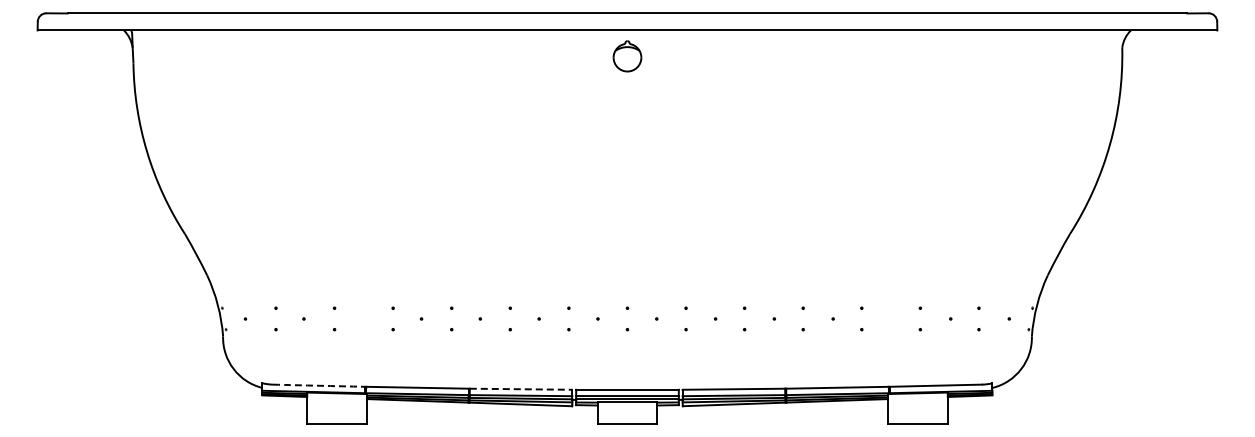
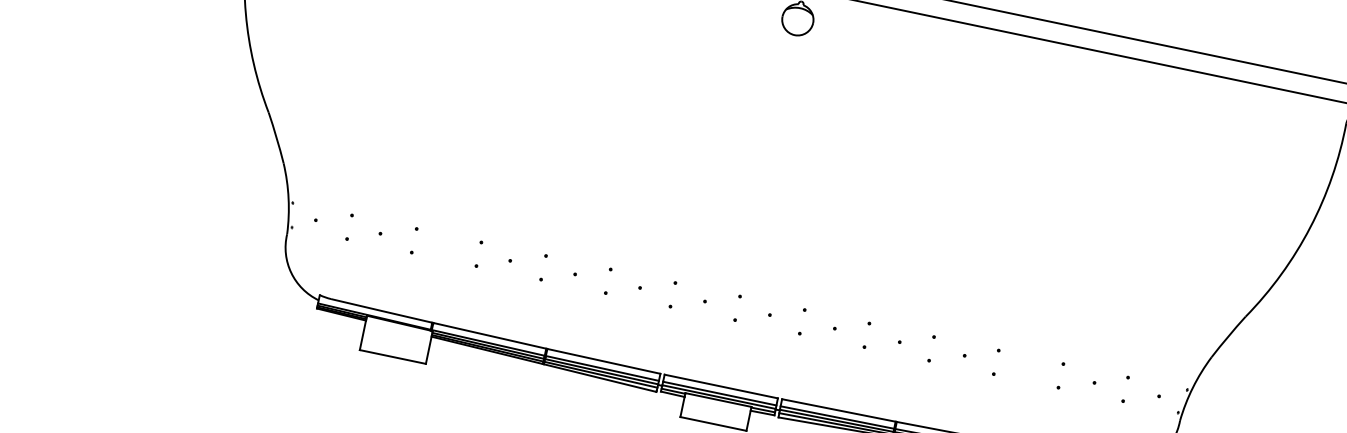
arc: (319, 385) -> (382, 310), dashed -> solid
line: (521, 389) -> (604, 361), dashed -> solid

